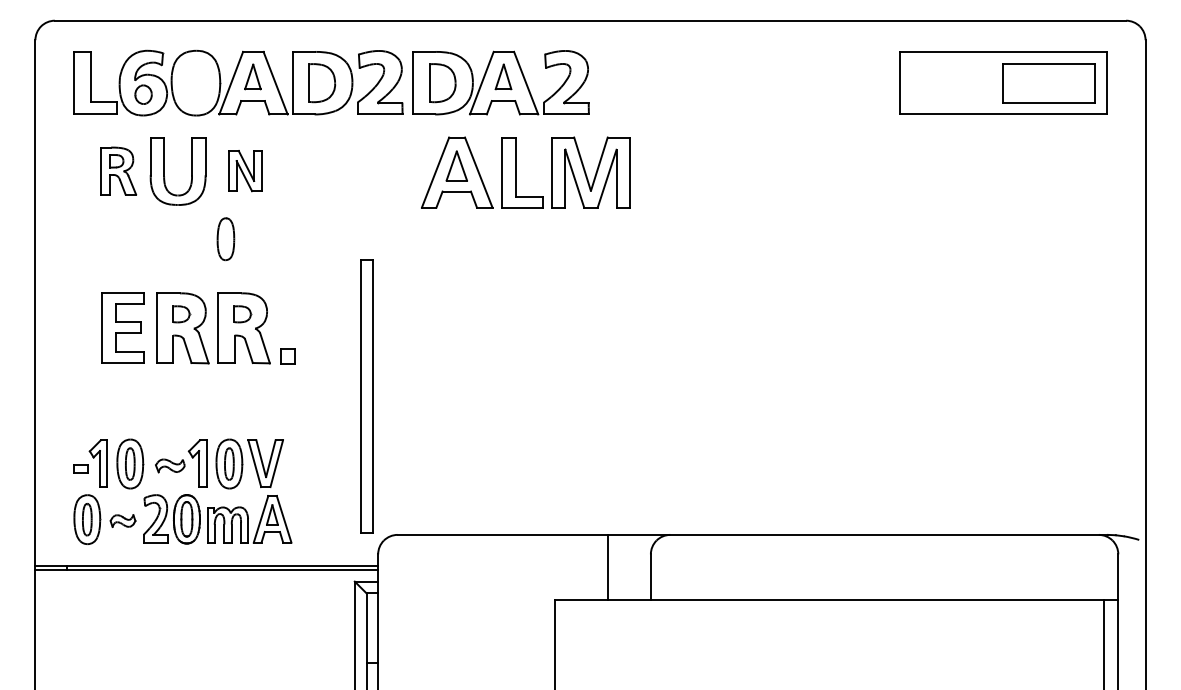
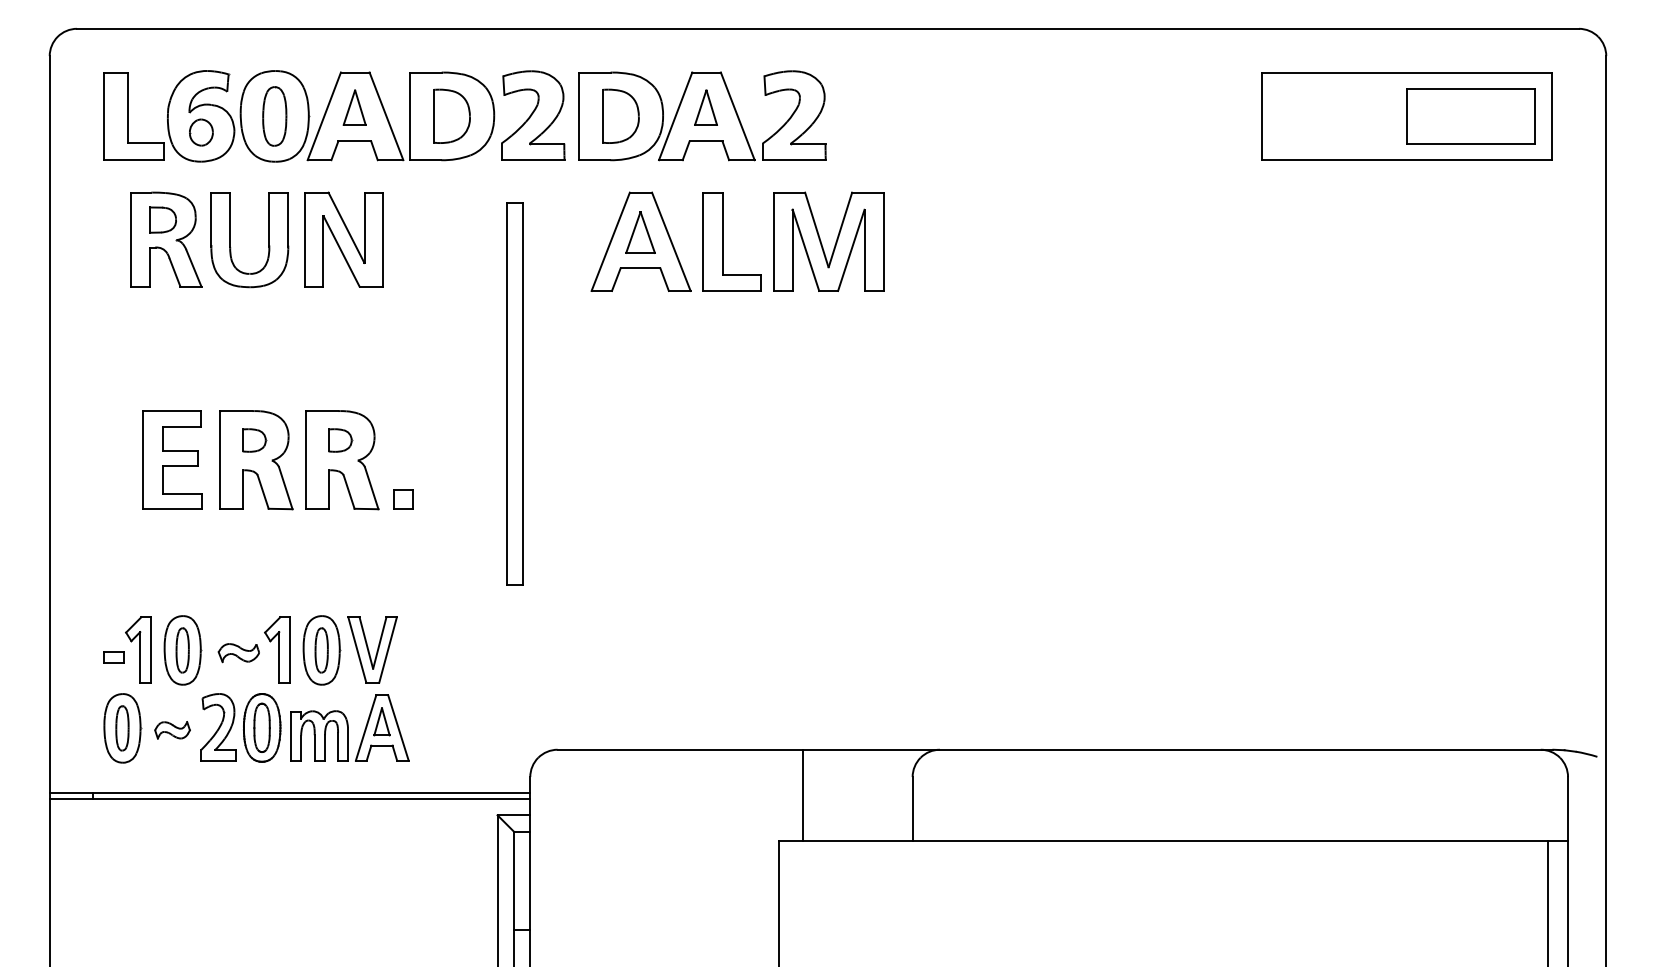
part: (118, 170) -> (166, 238), size x1.43
part: (245, 170) -> (344, 238), size x1.67
part: (225, 239) -> (274, 116), moved
part: (366, 396) -> (513, 394), moved
line: (607, 566) -> (802, 794), moved

